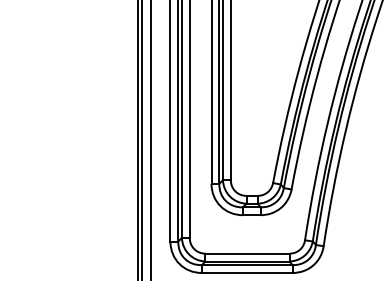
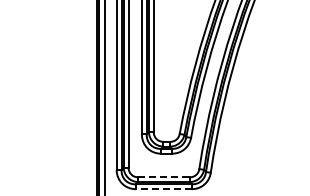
line: (248, 253) -> (164, 177), solid -> dashed
line: (246, 273) -> (163, 189), solid -> dashed

